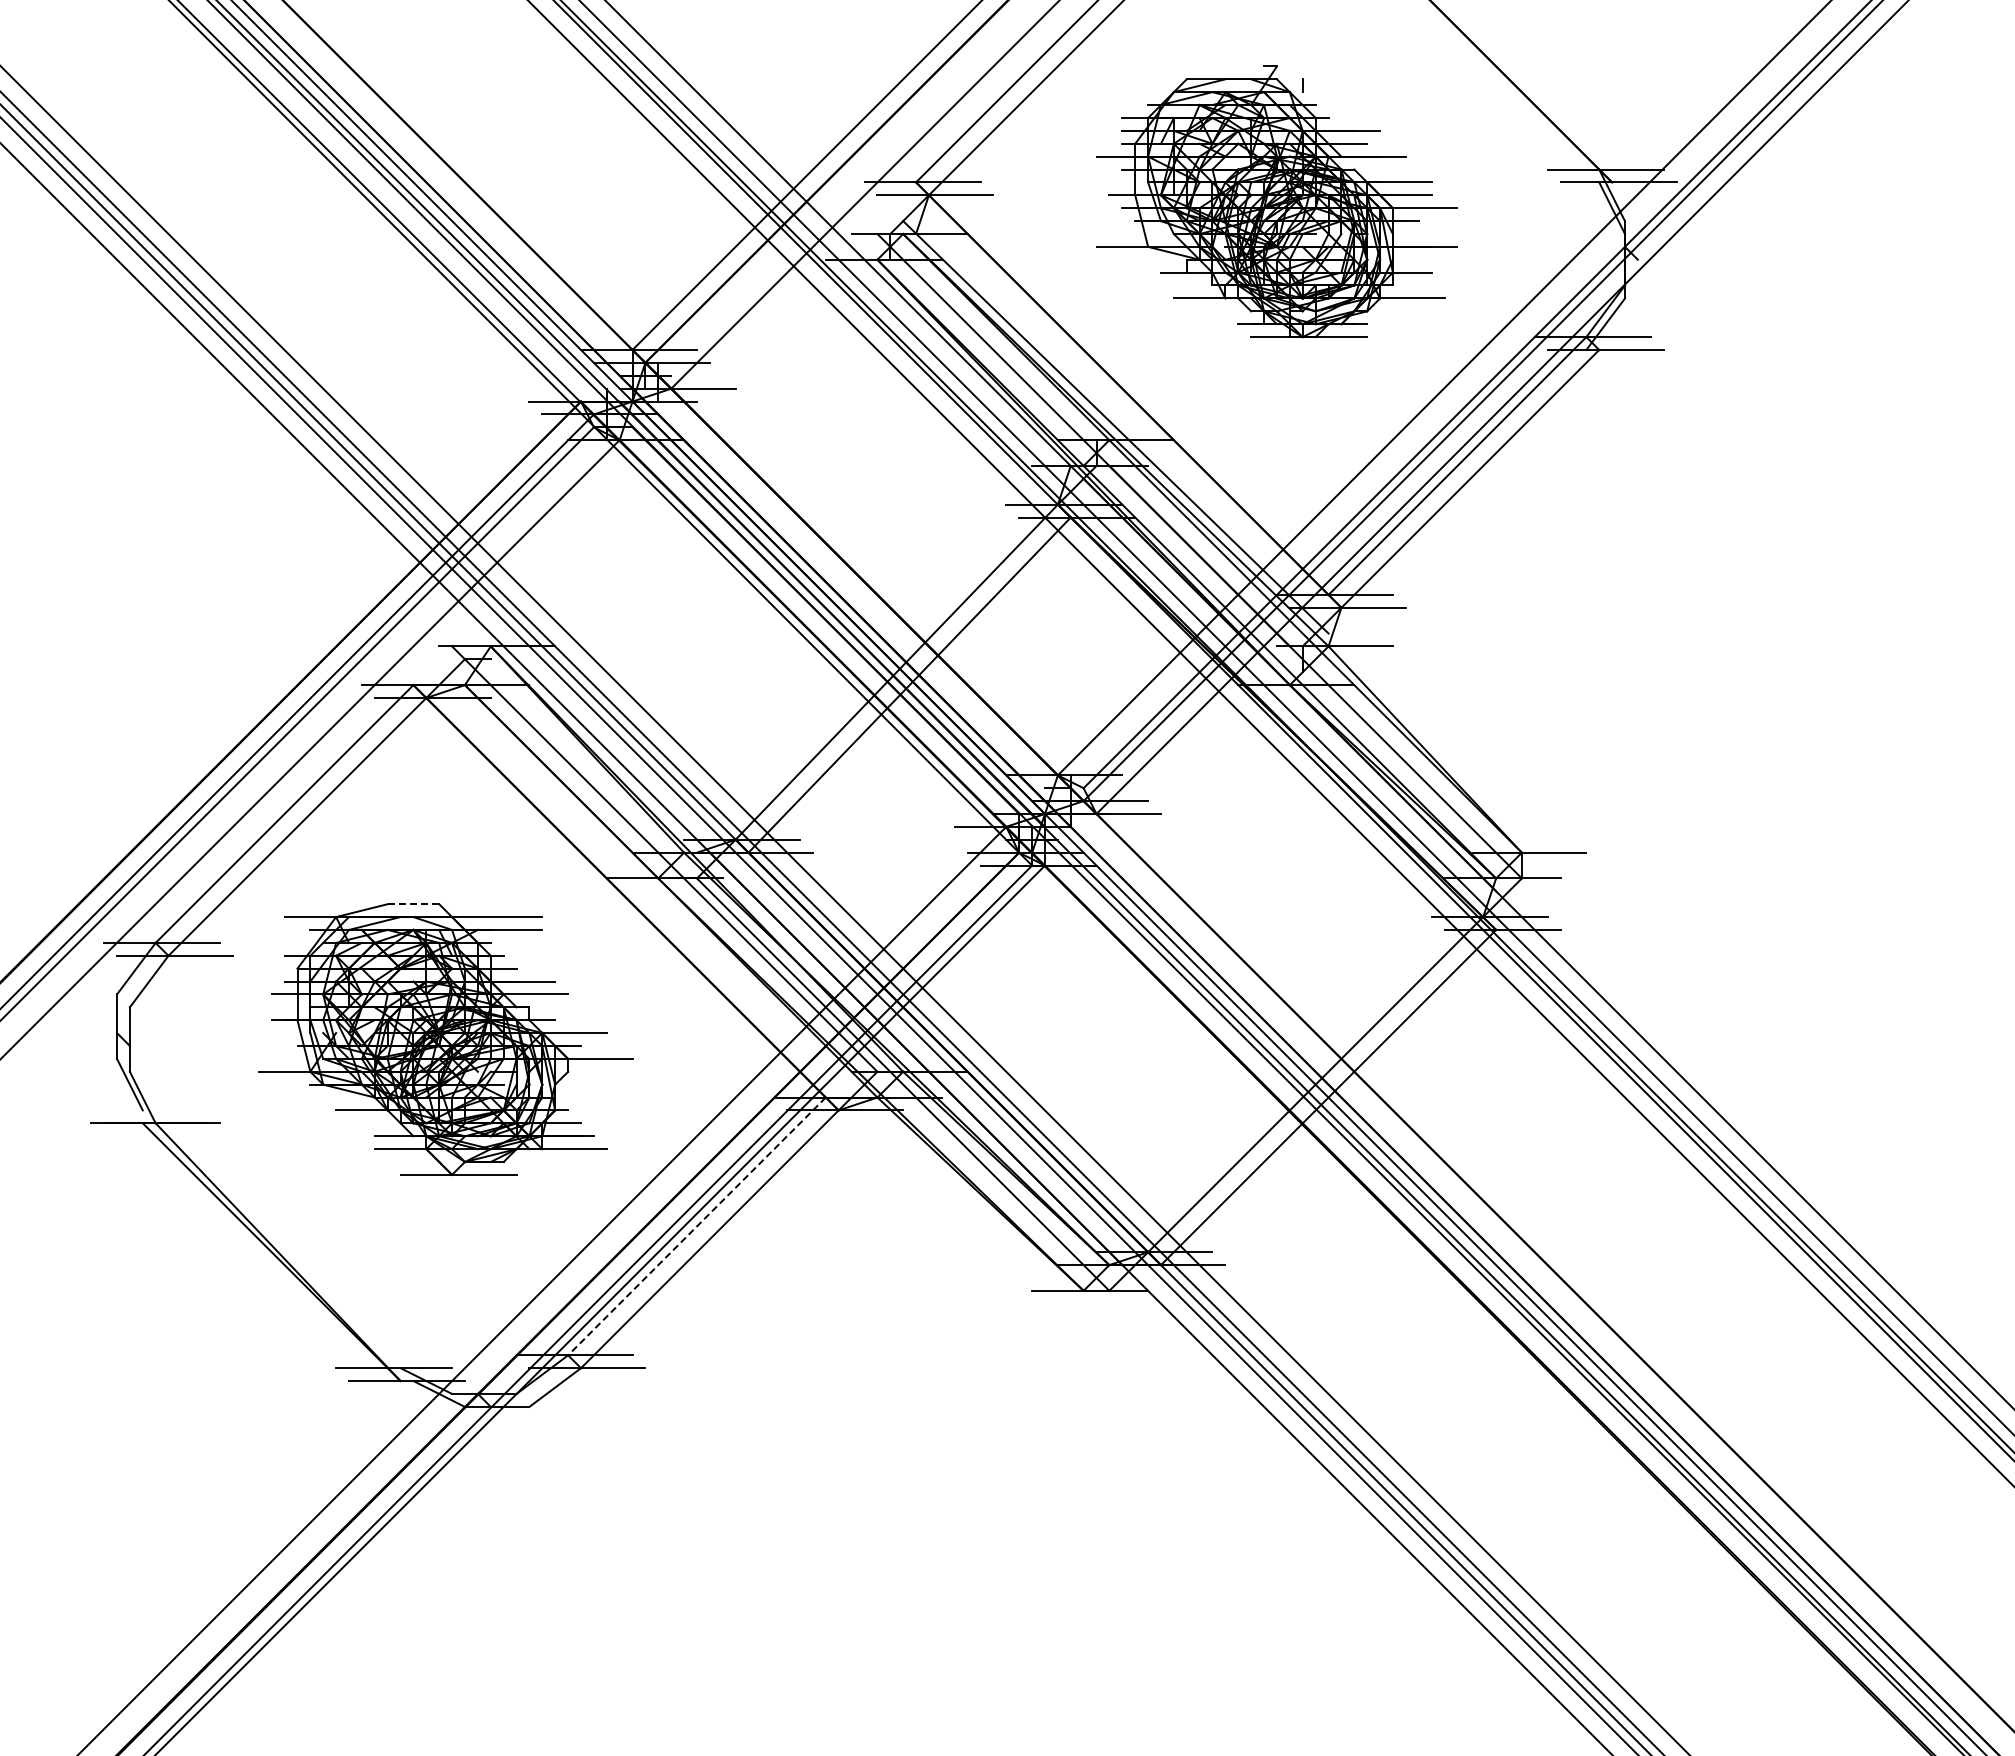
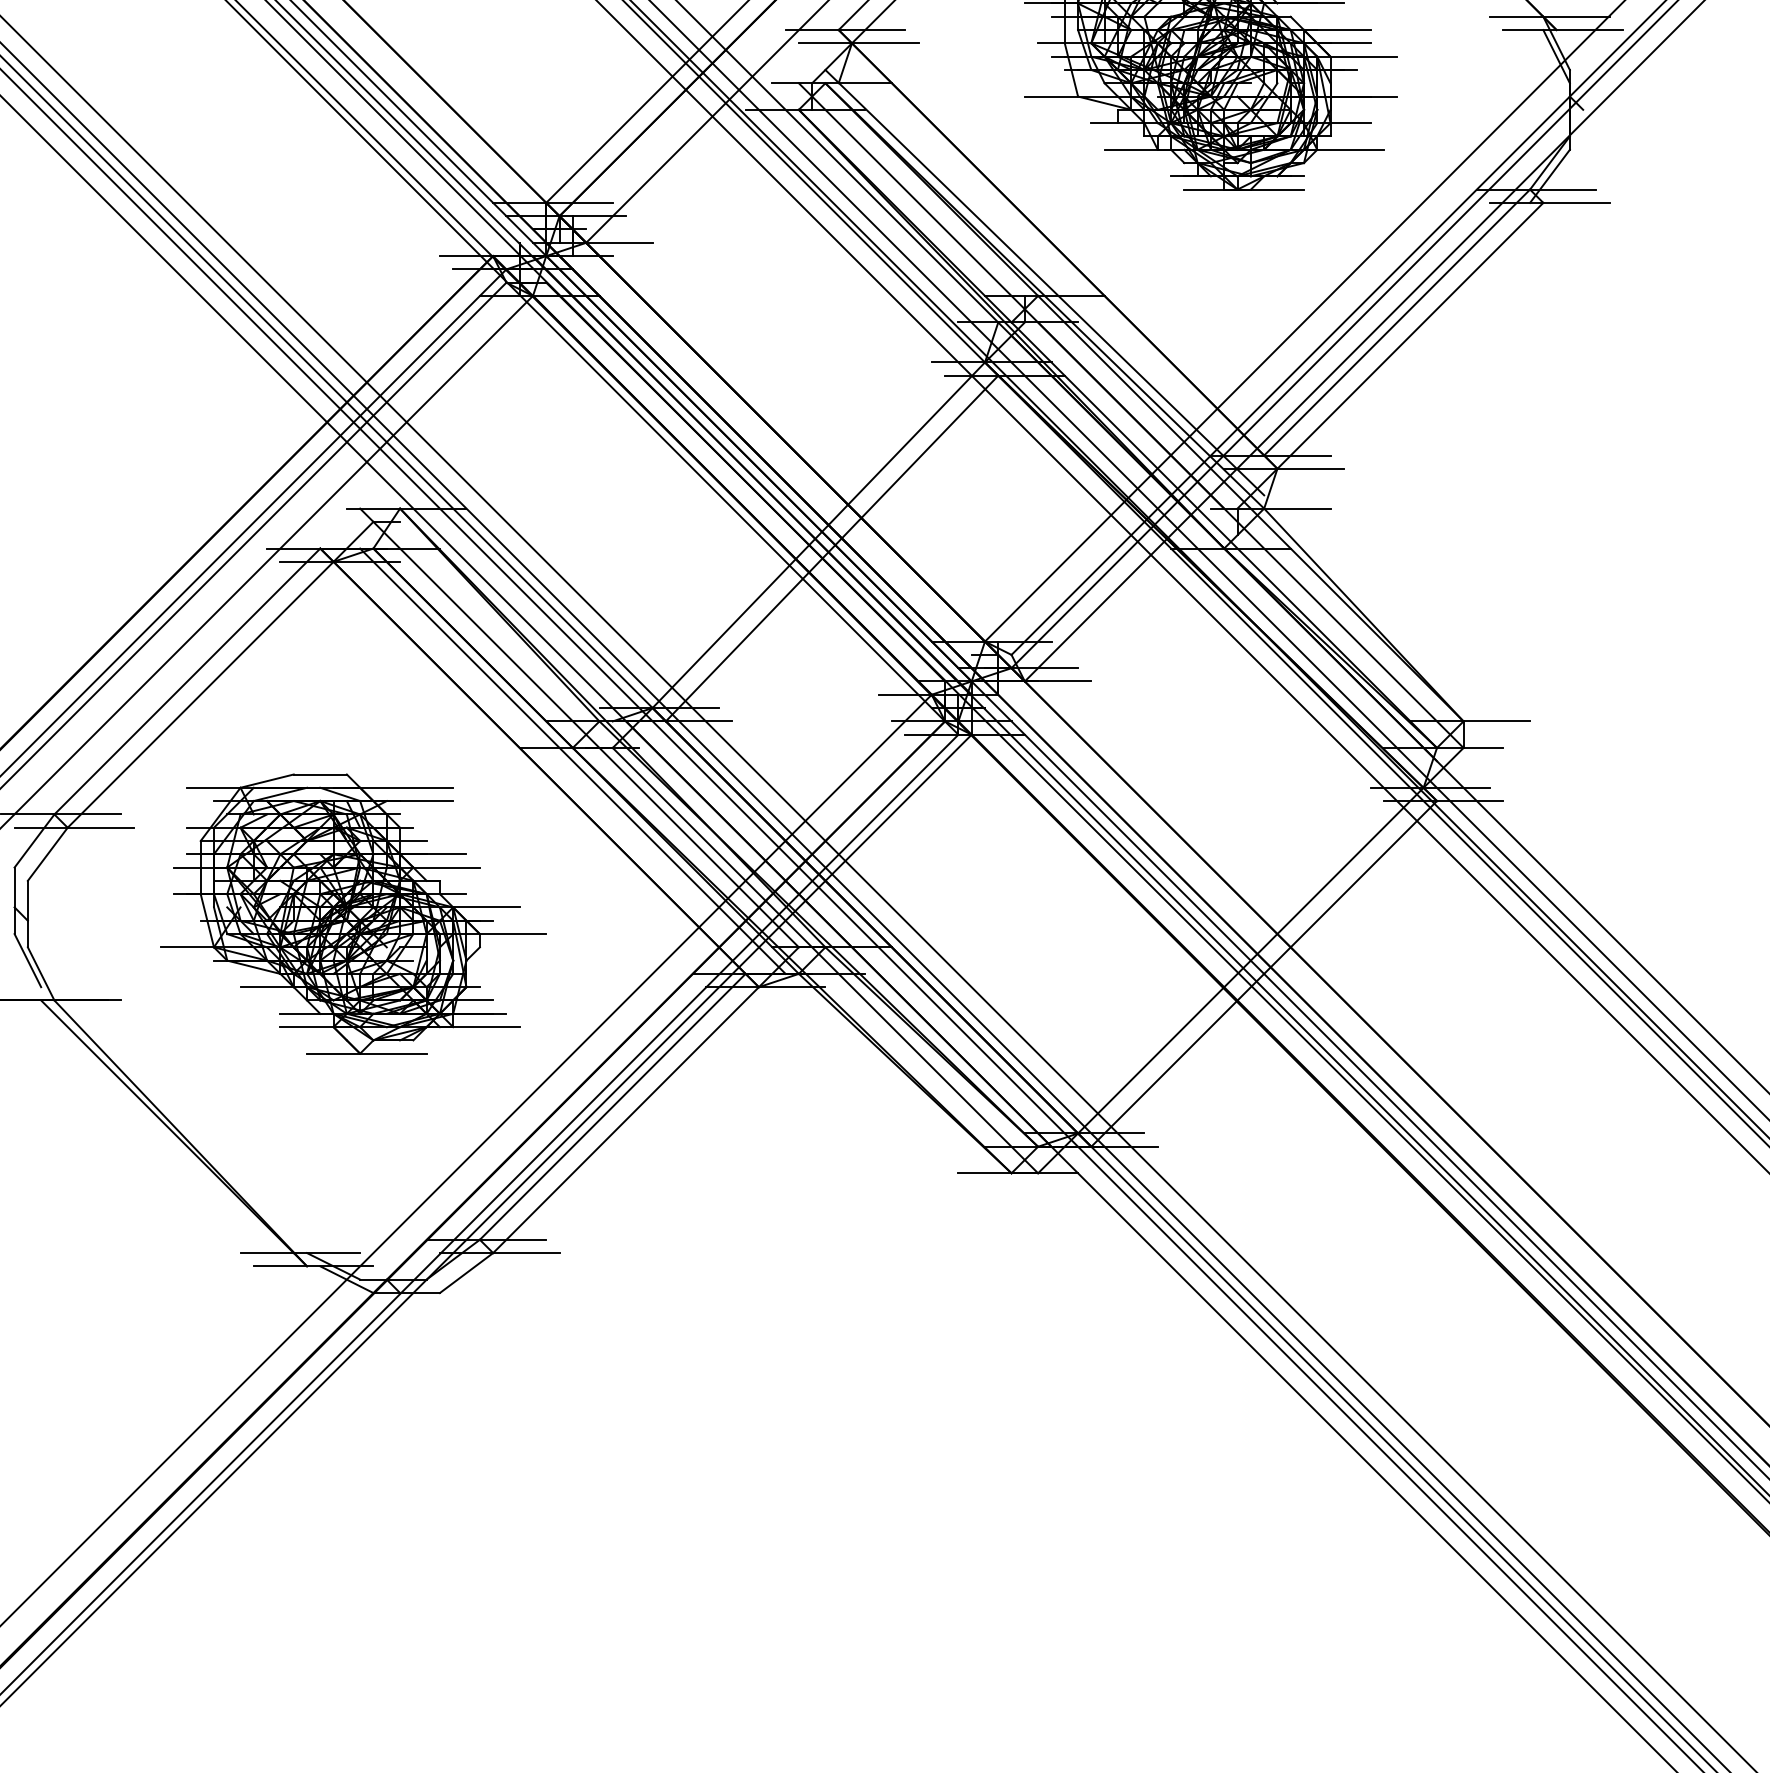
line: (658, 891) -> (573, 761), added
line: (413, 904) -> (320, 774), dashed -> solid
line: (696, 1226) -> (612, 1106), dashed -> solid

